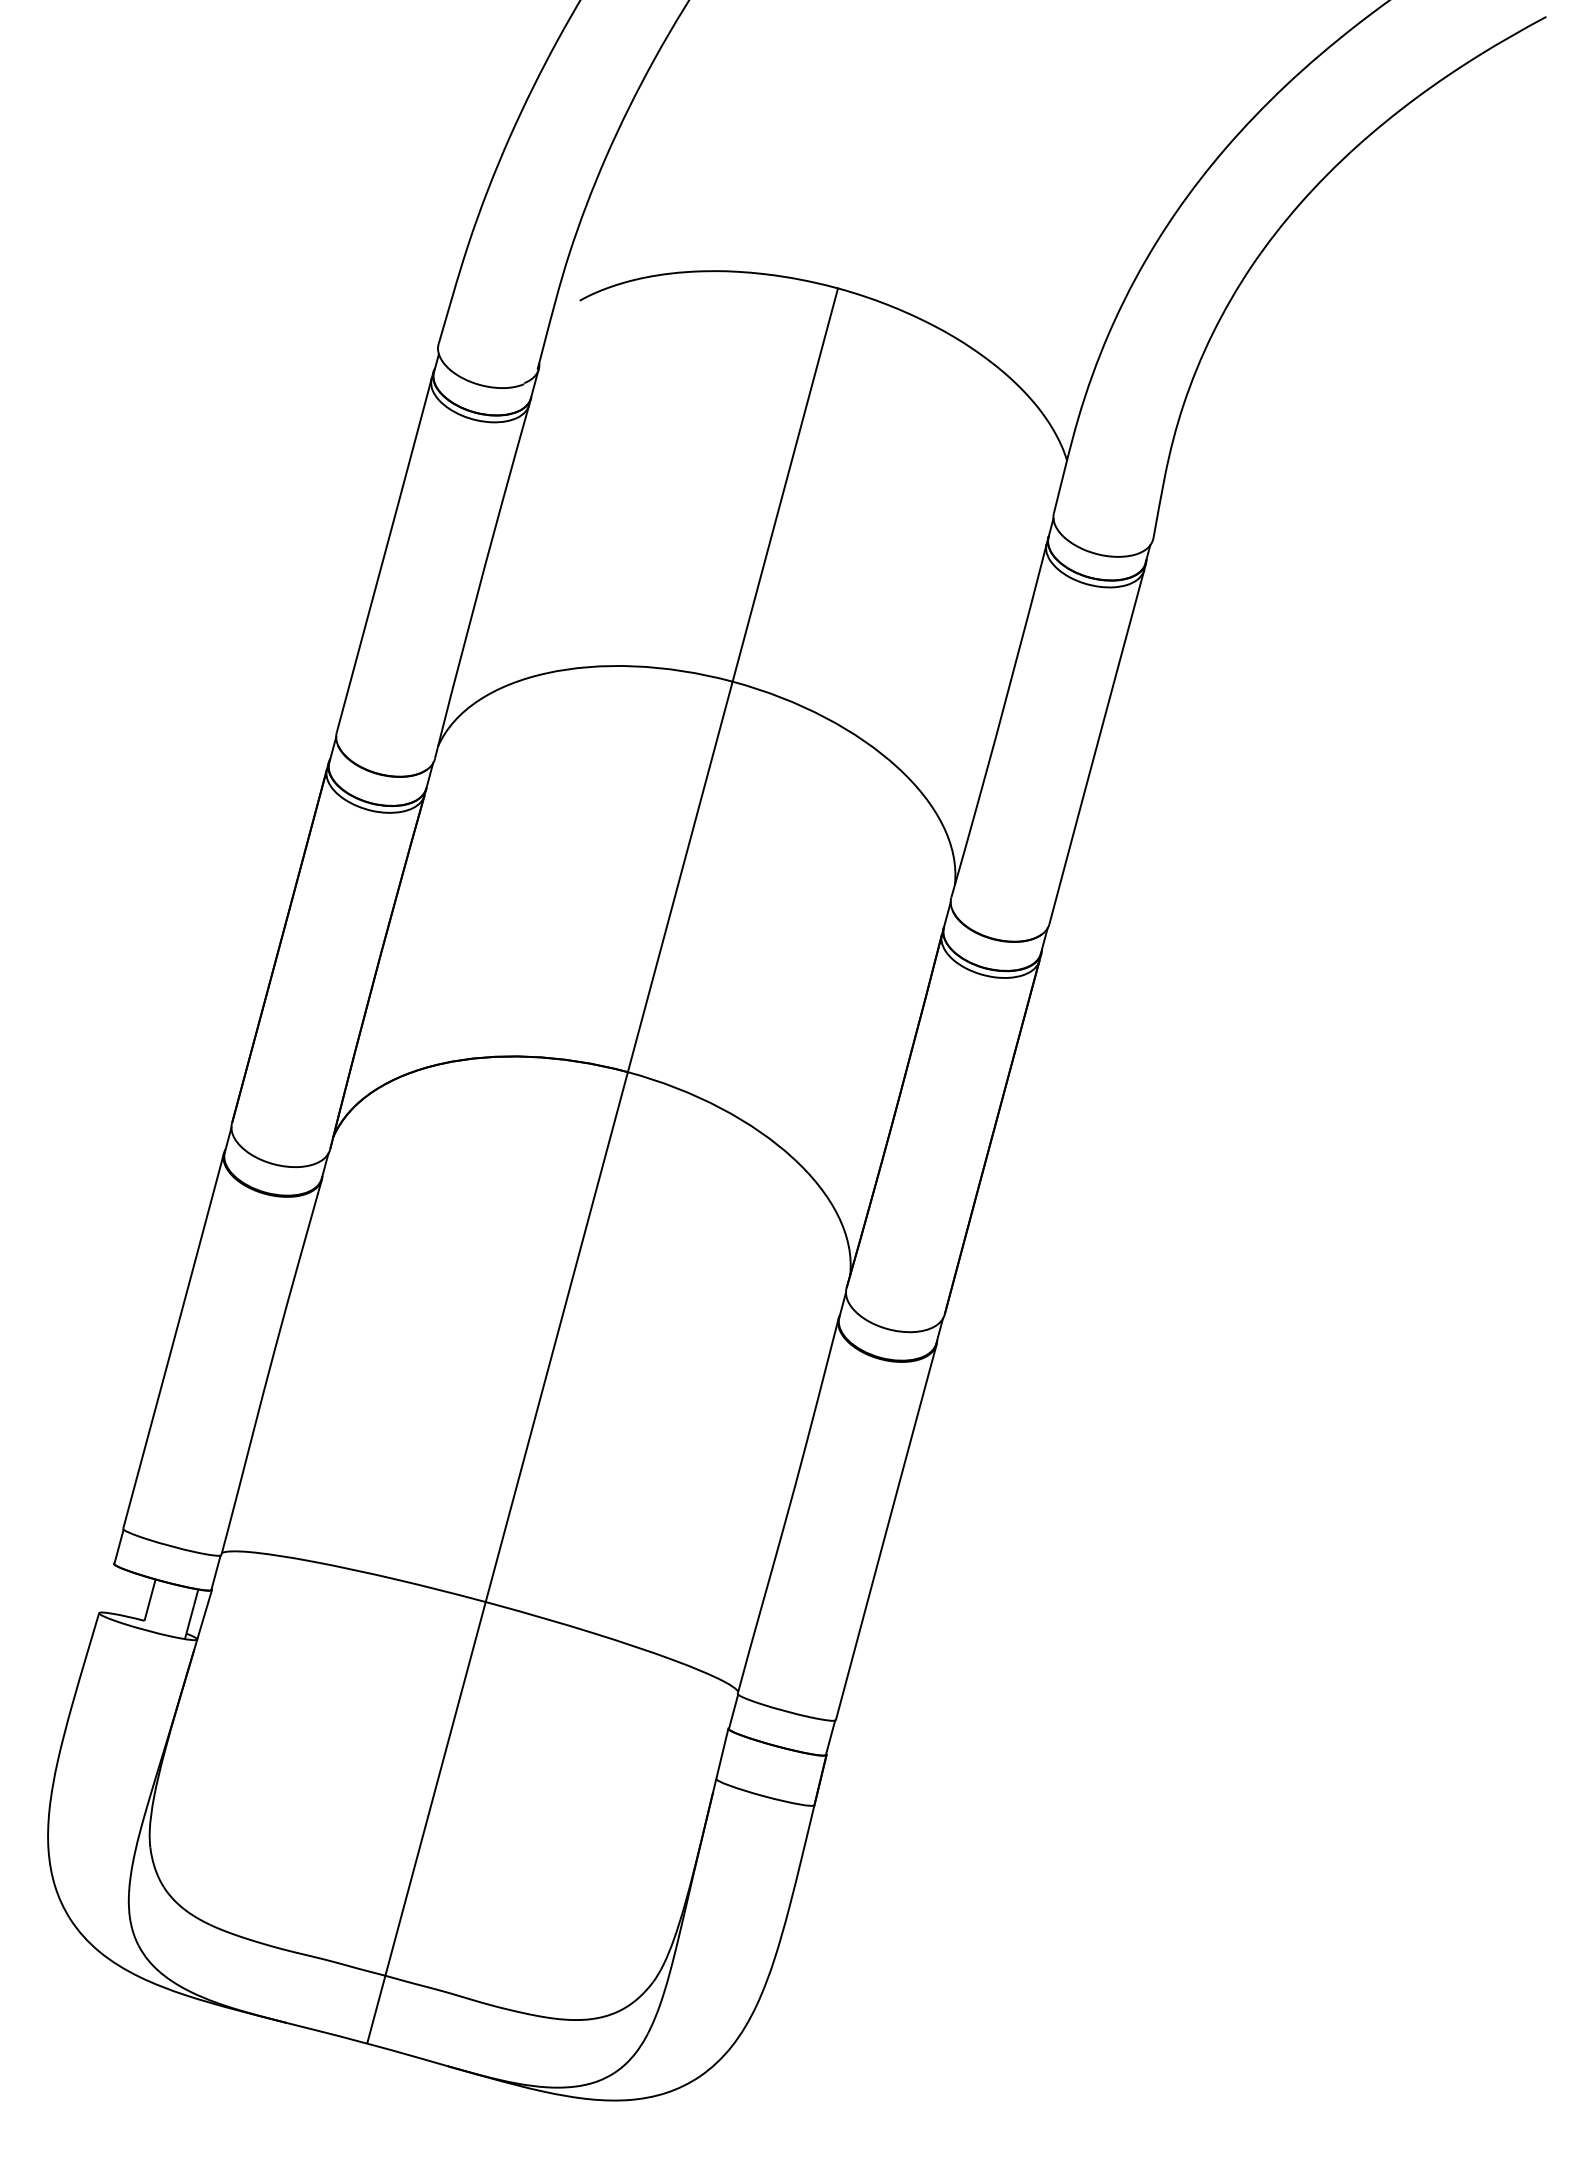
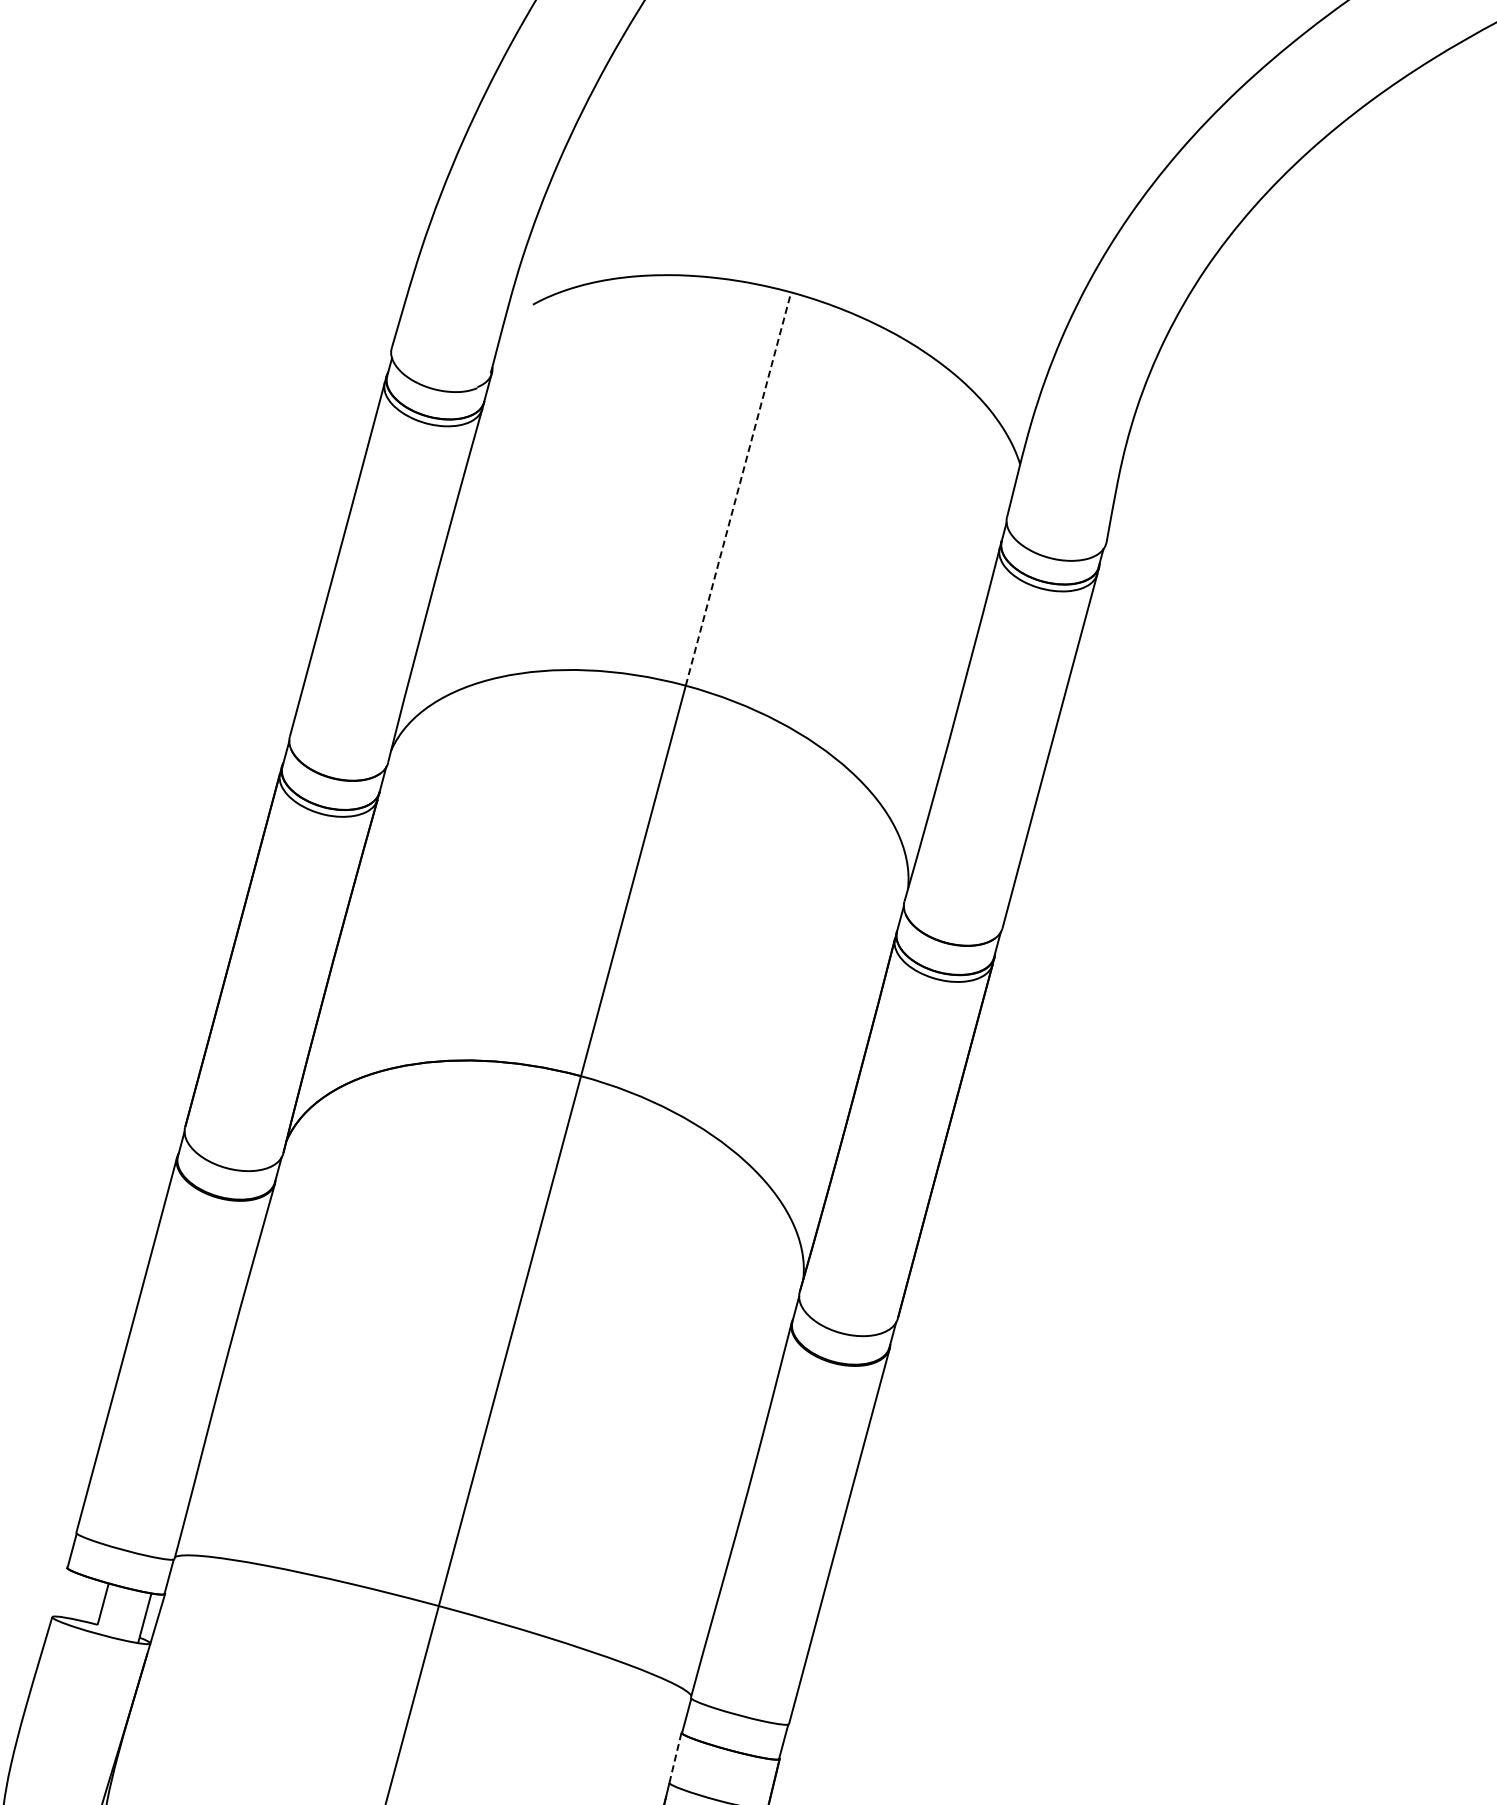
line: (785, 485) -> (738, 489), solid -> dashed
line: (722, 1753) -> (675, 1757), solid -> dashed

